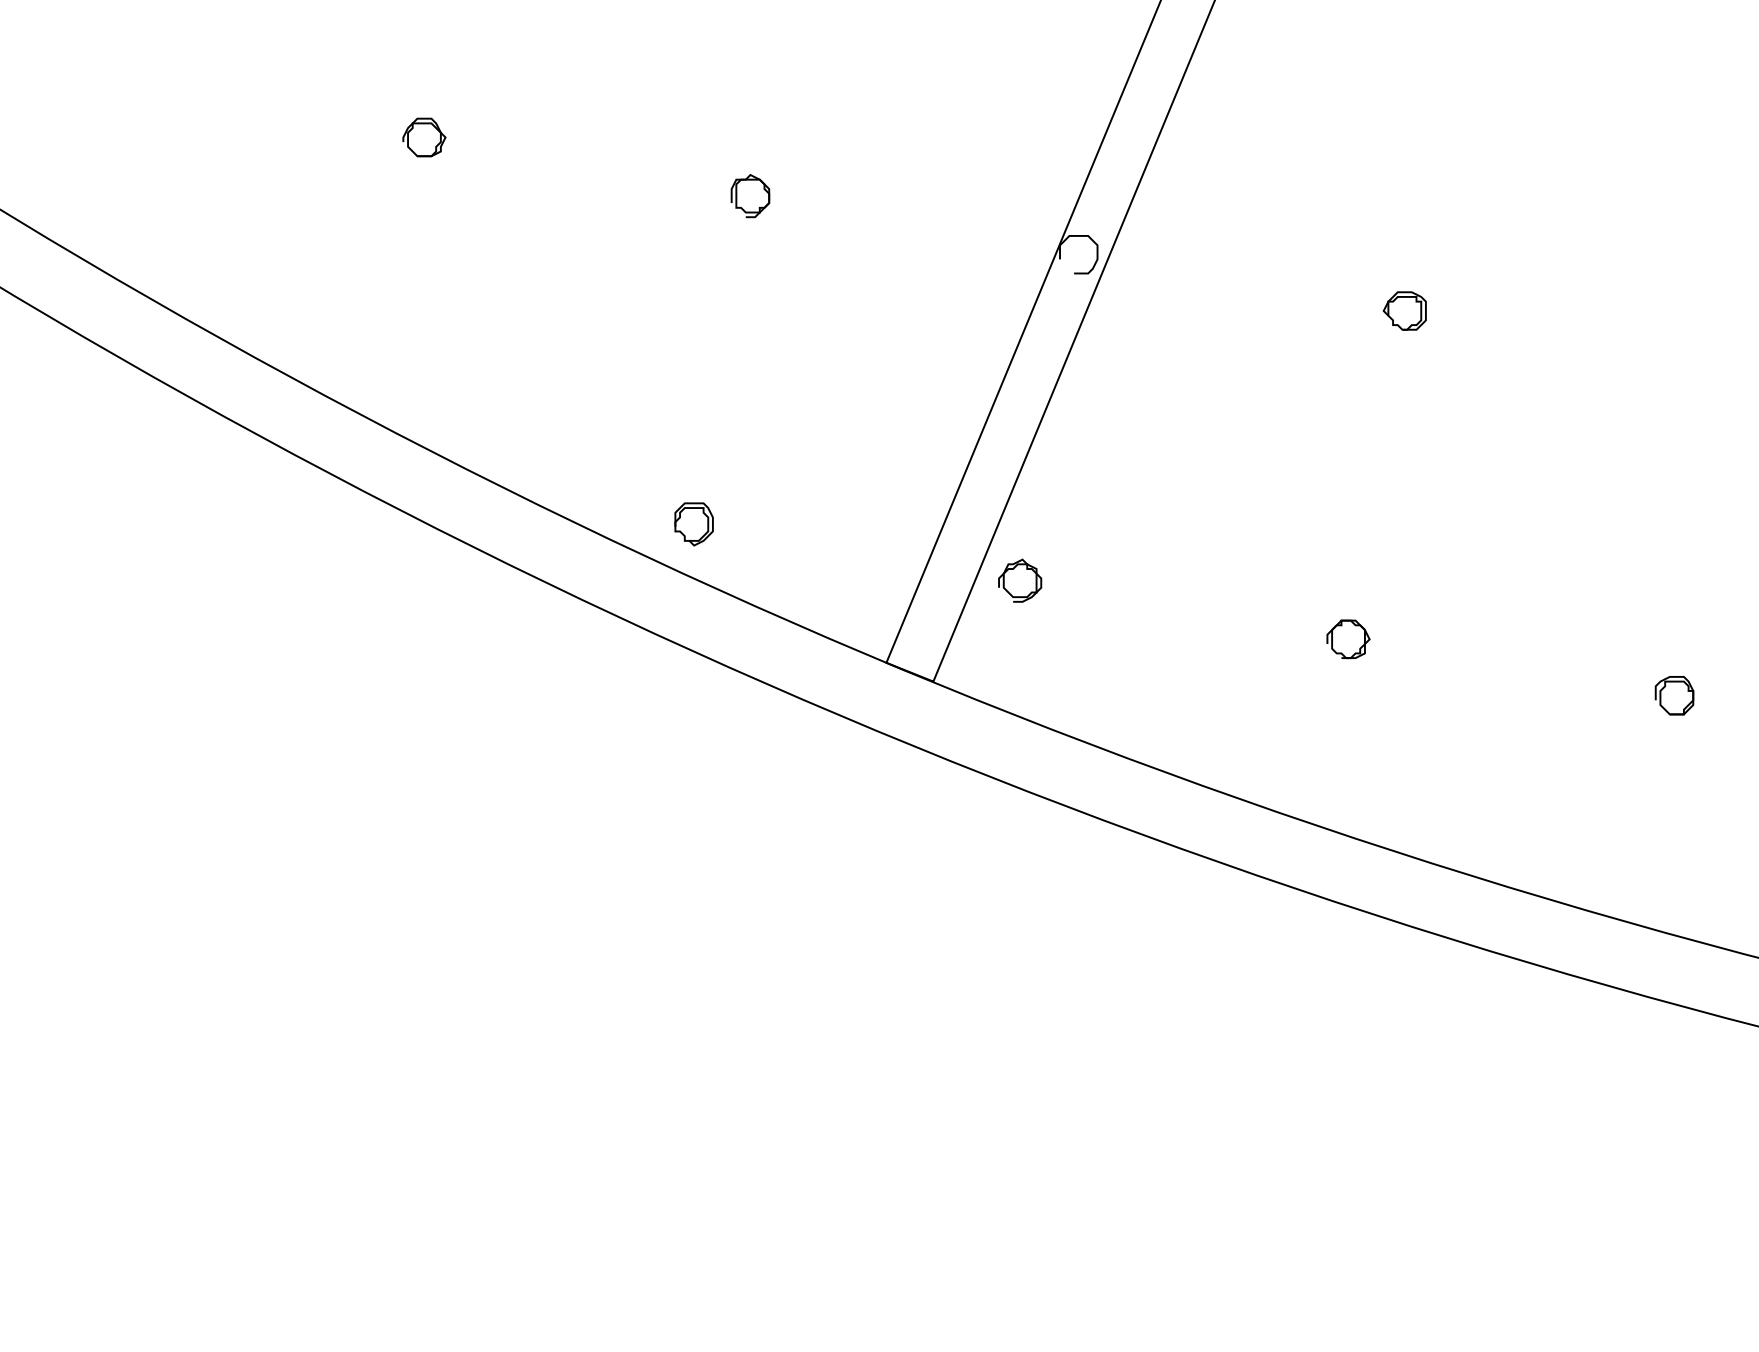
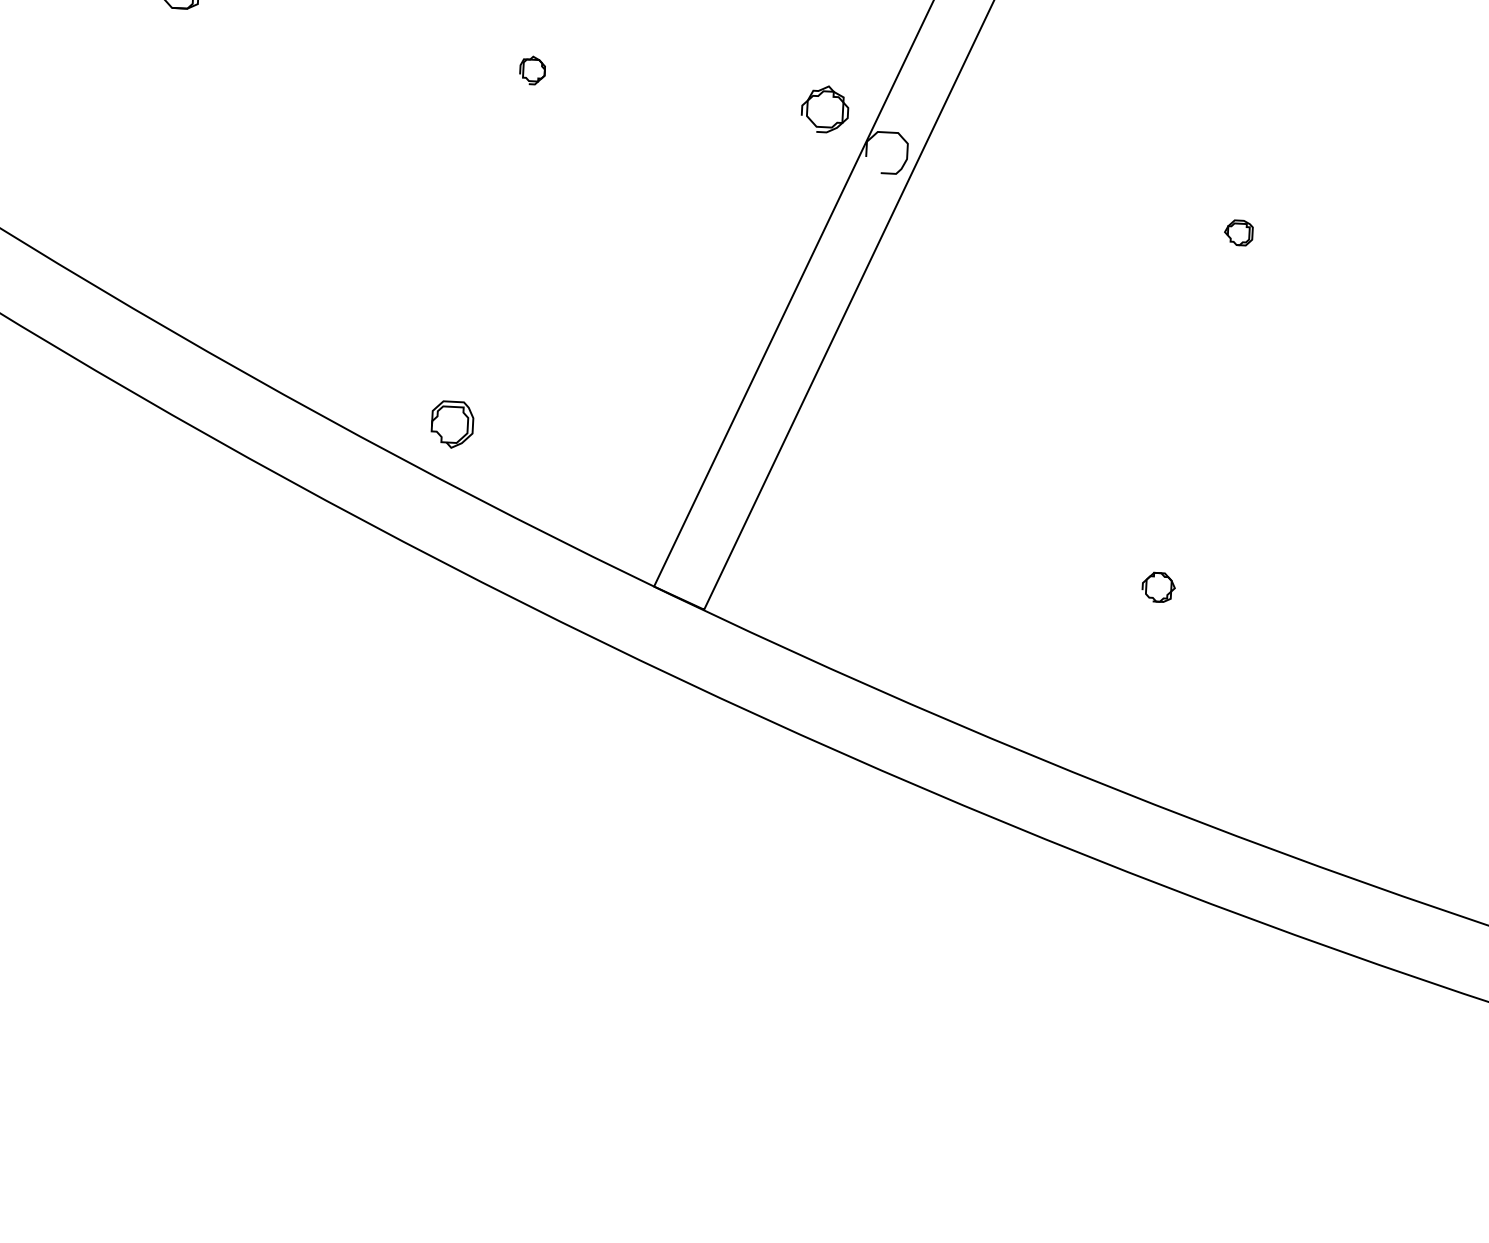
part: (750, 196) -> (532, 70), size x0.6
part: (1404, 310) -> (1238, 232), size x0.6
part: (1020, 580) -> (825, 109), moved
part: (1348, 639) -> (1158, 587), size x0.7

